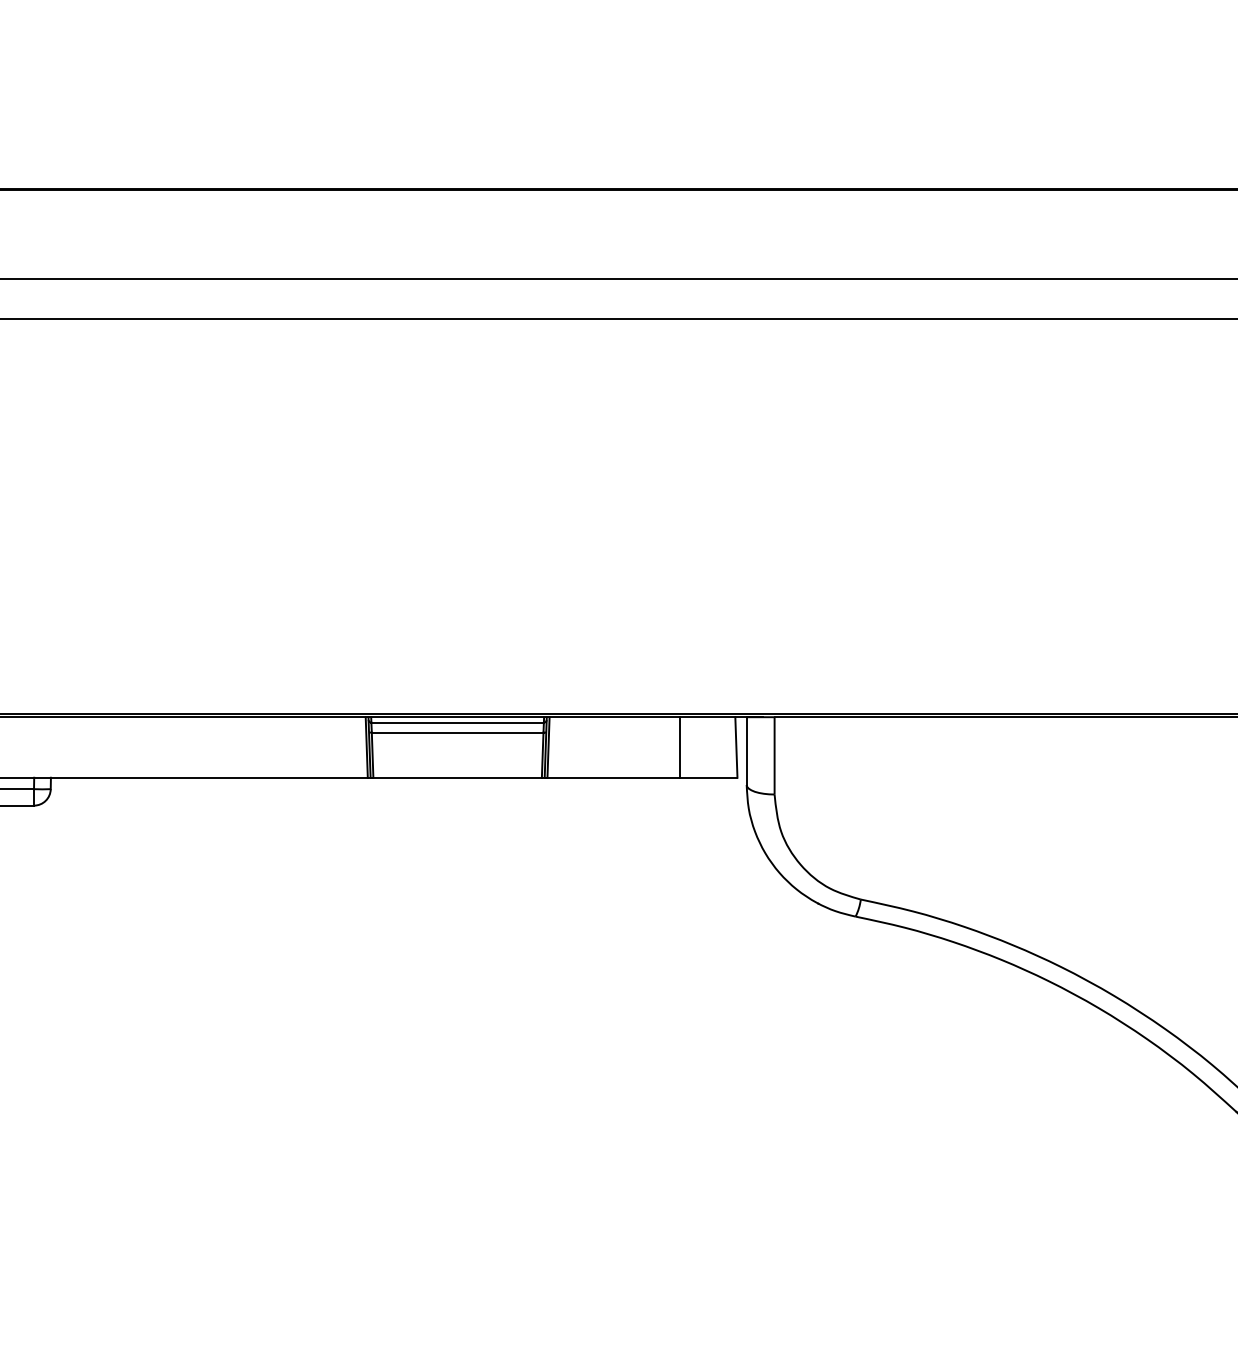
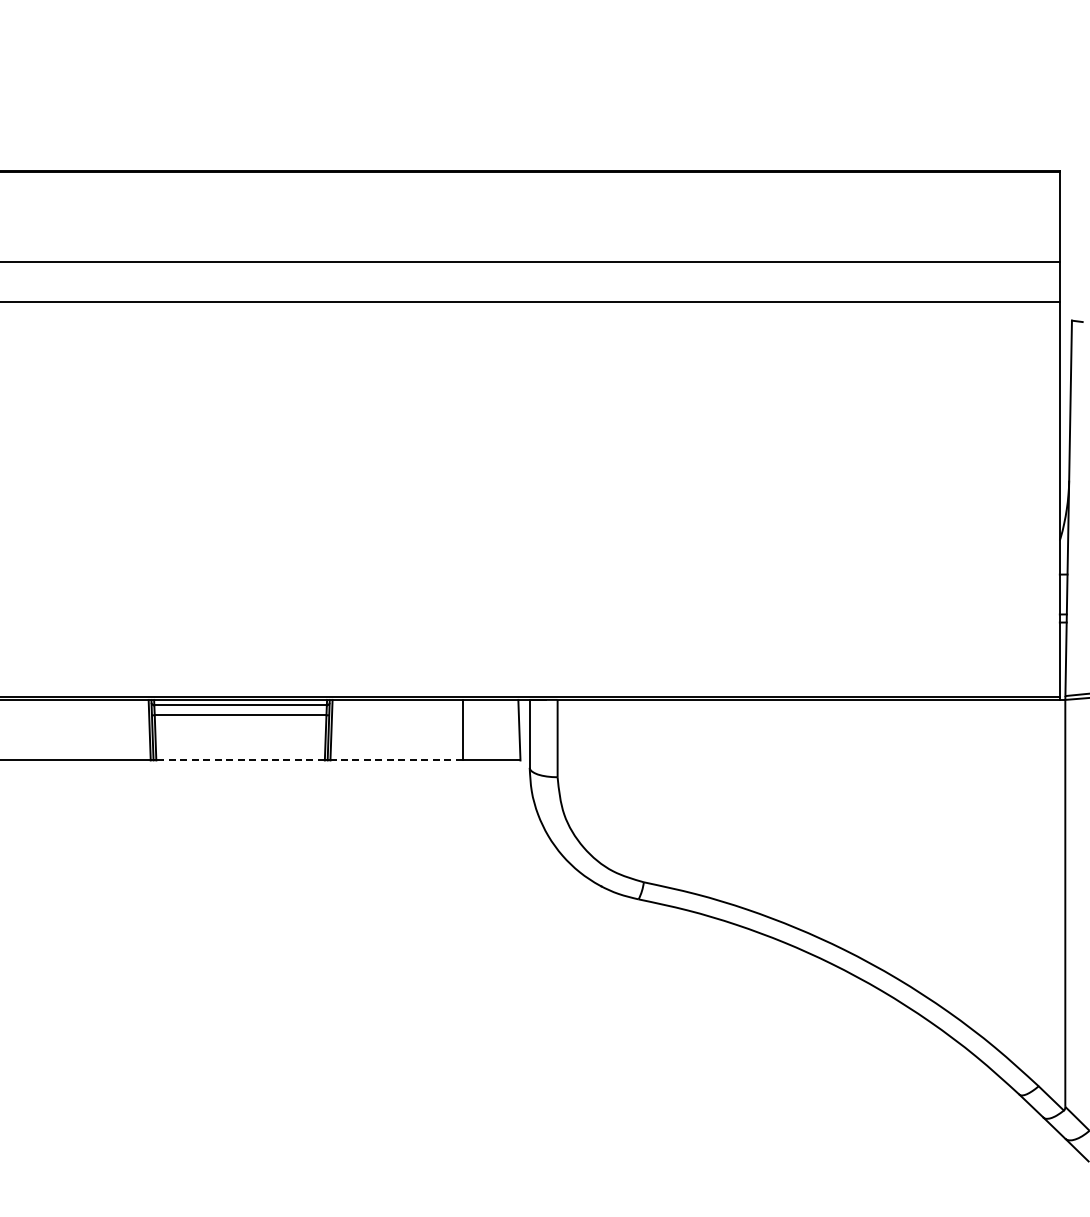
line: (457, 777) -> (240, 760), solid -> dashed
line: (613, 777) -> (396, 760), solid -> dashed

